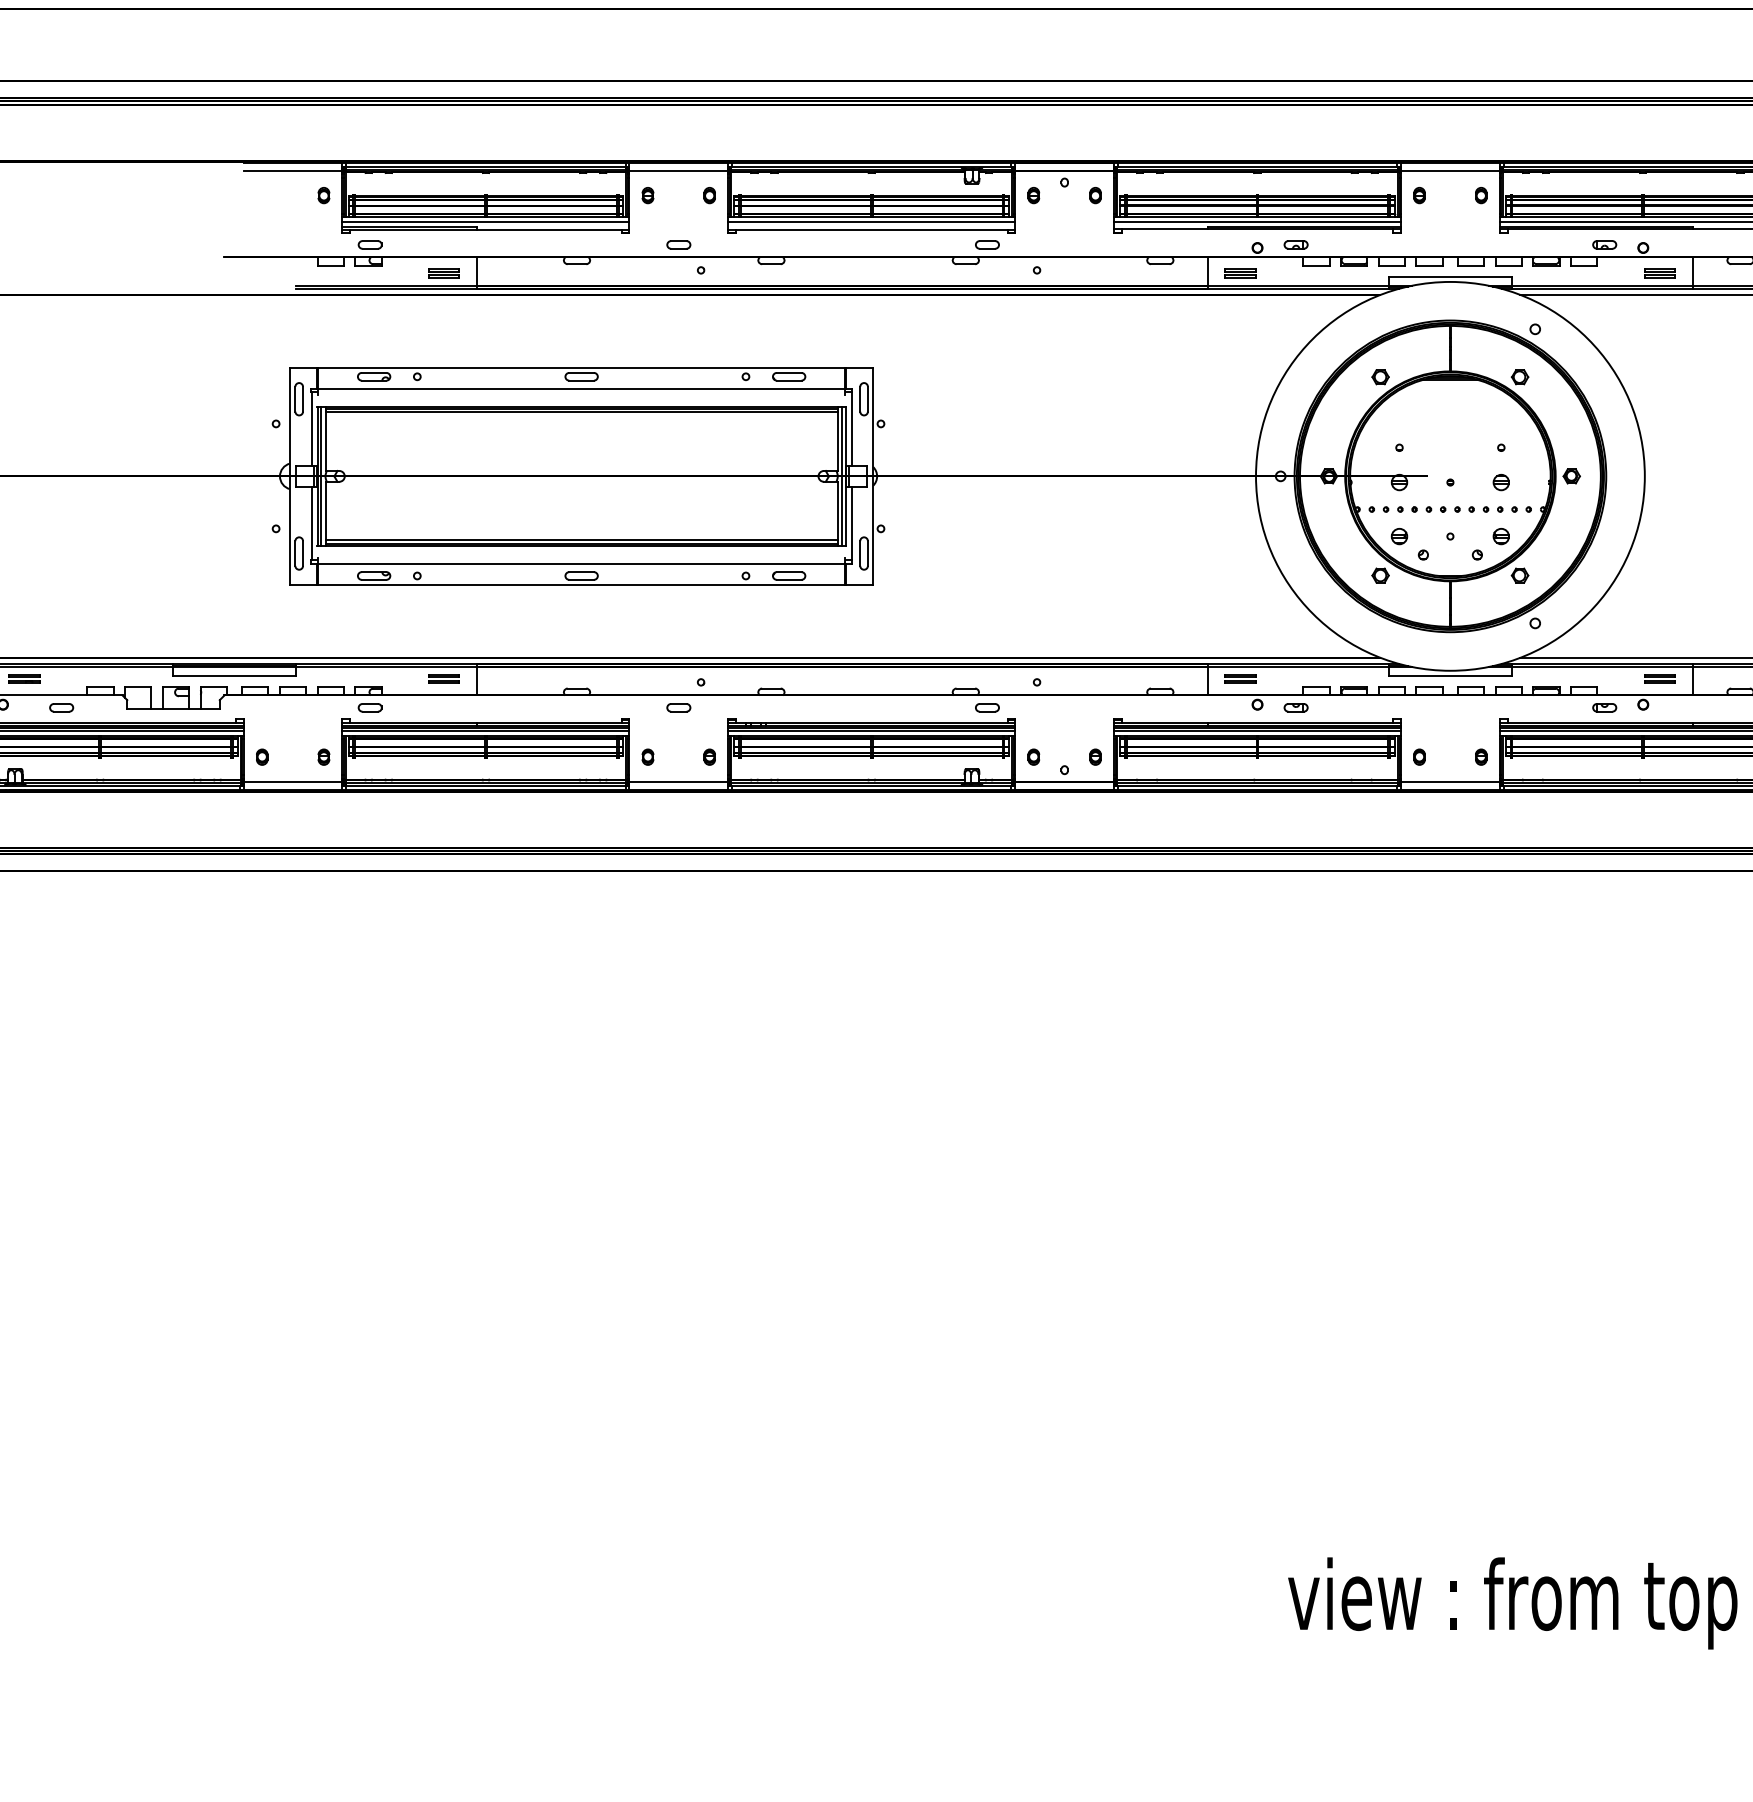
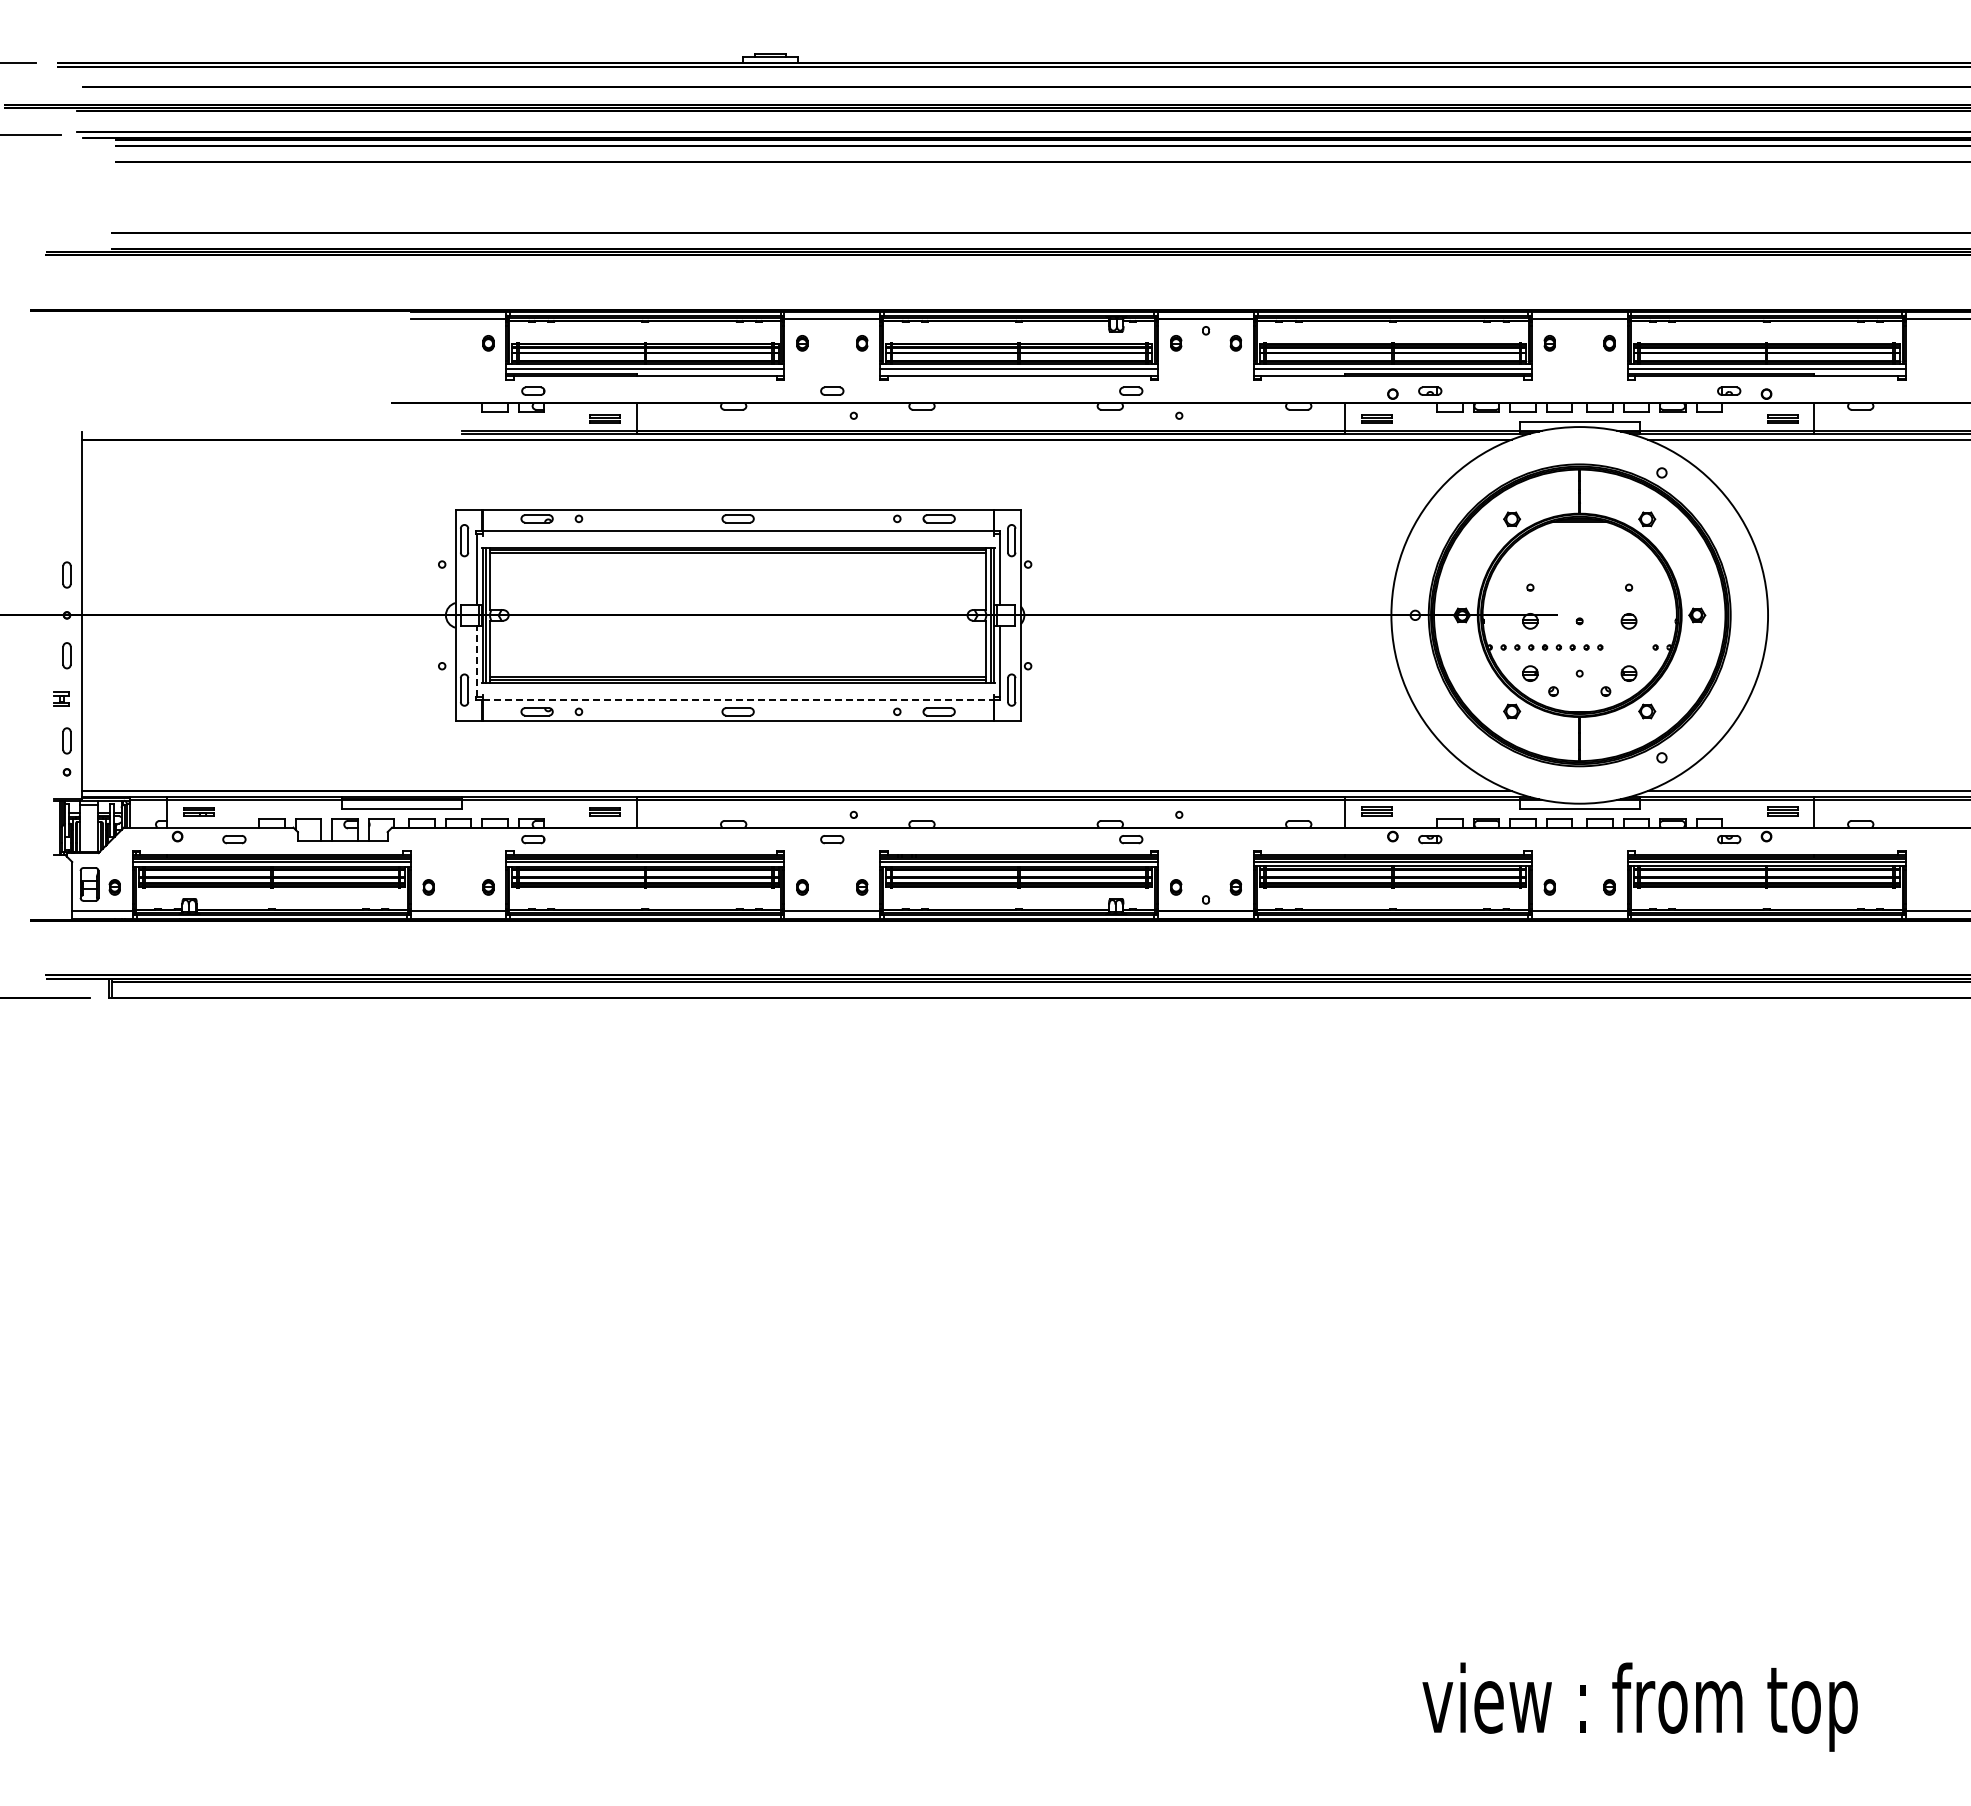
part: (1499, 509) -> (1627, 647), removed
line: (311, 522) -> (476, 660), solid -> dashed
line: (582, 563) -> (738, 699), solid -> dashed

